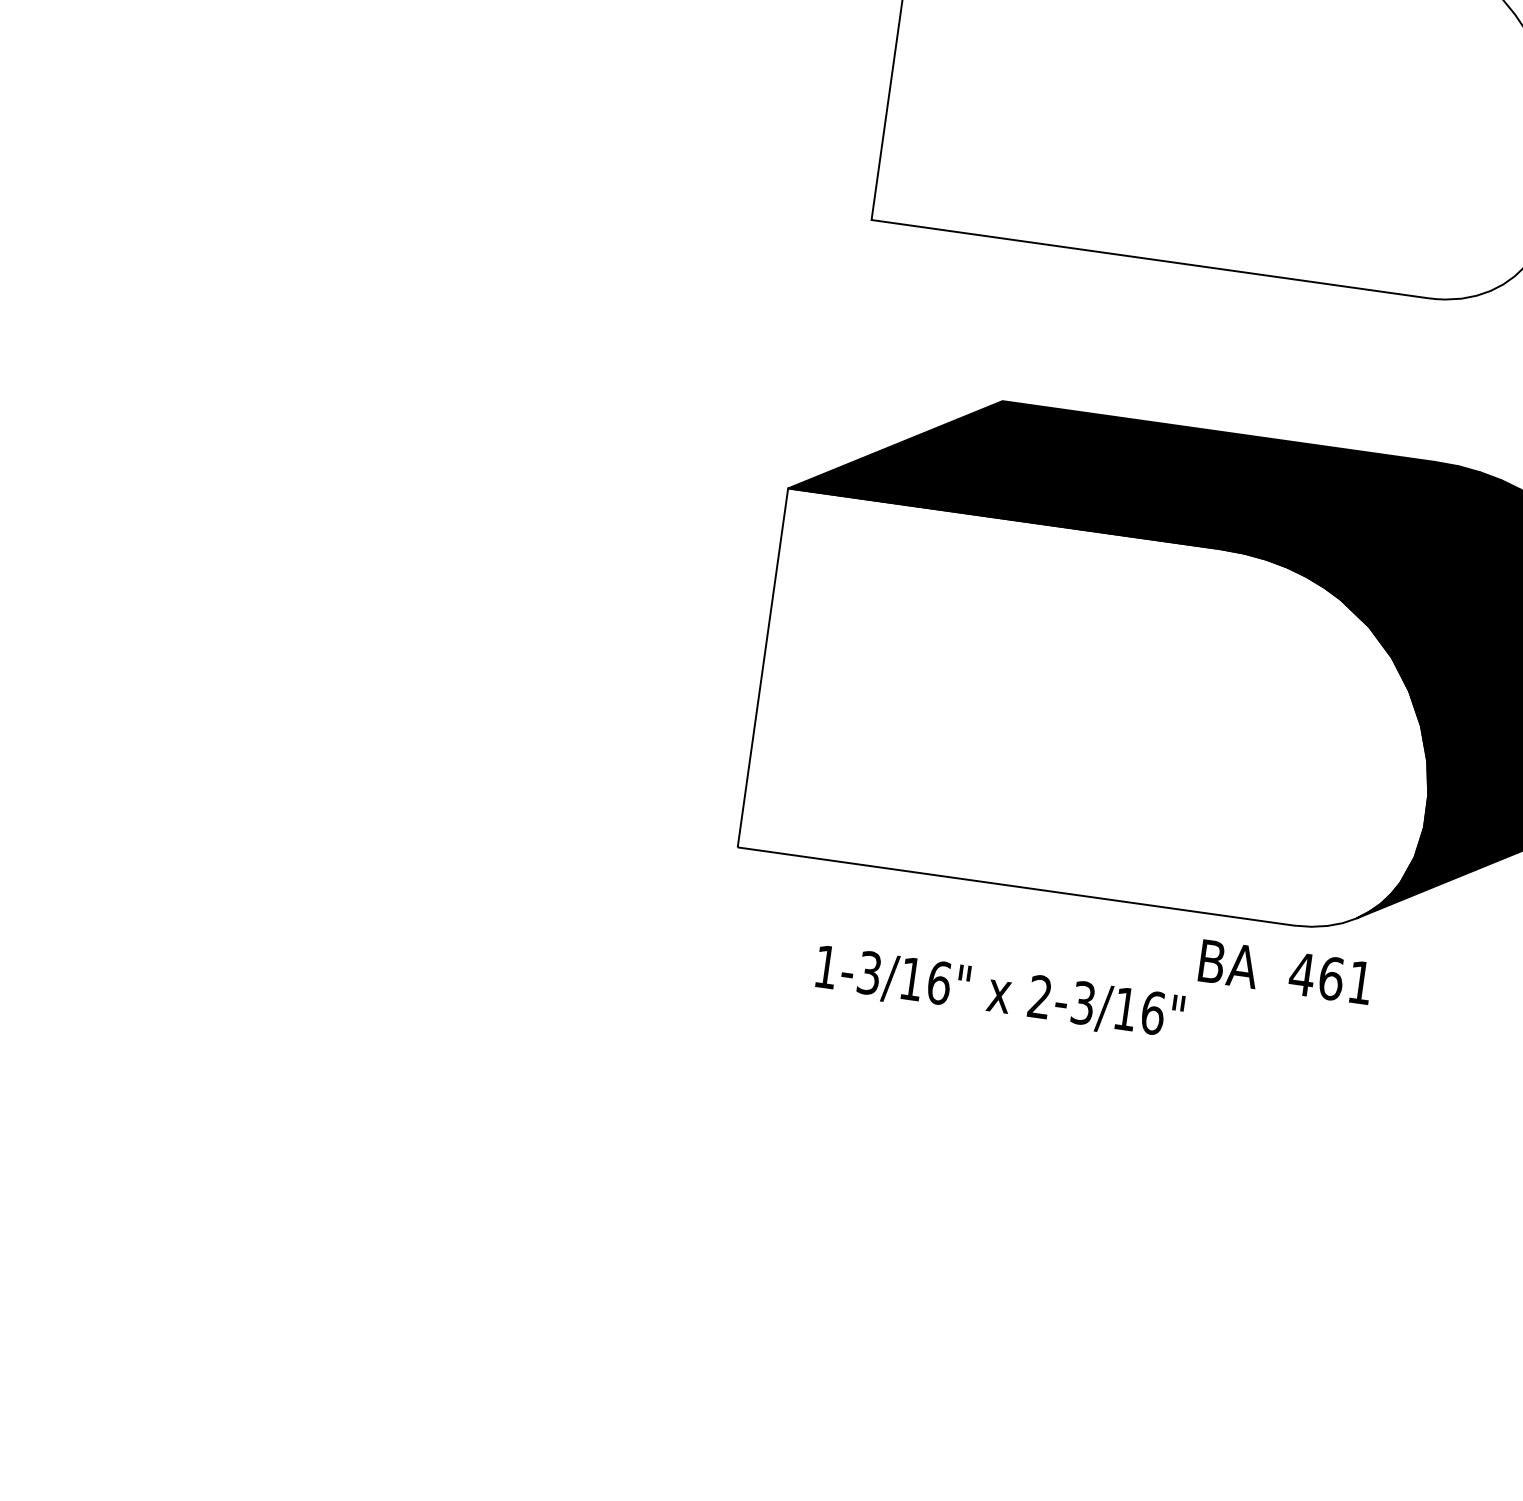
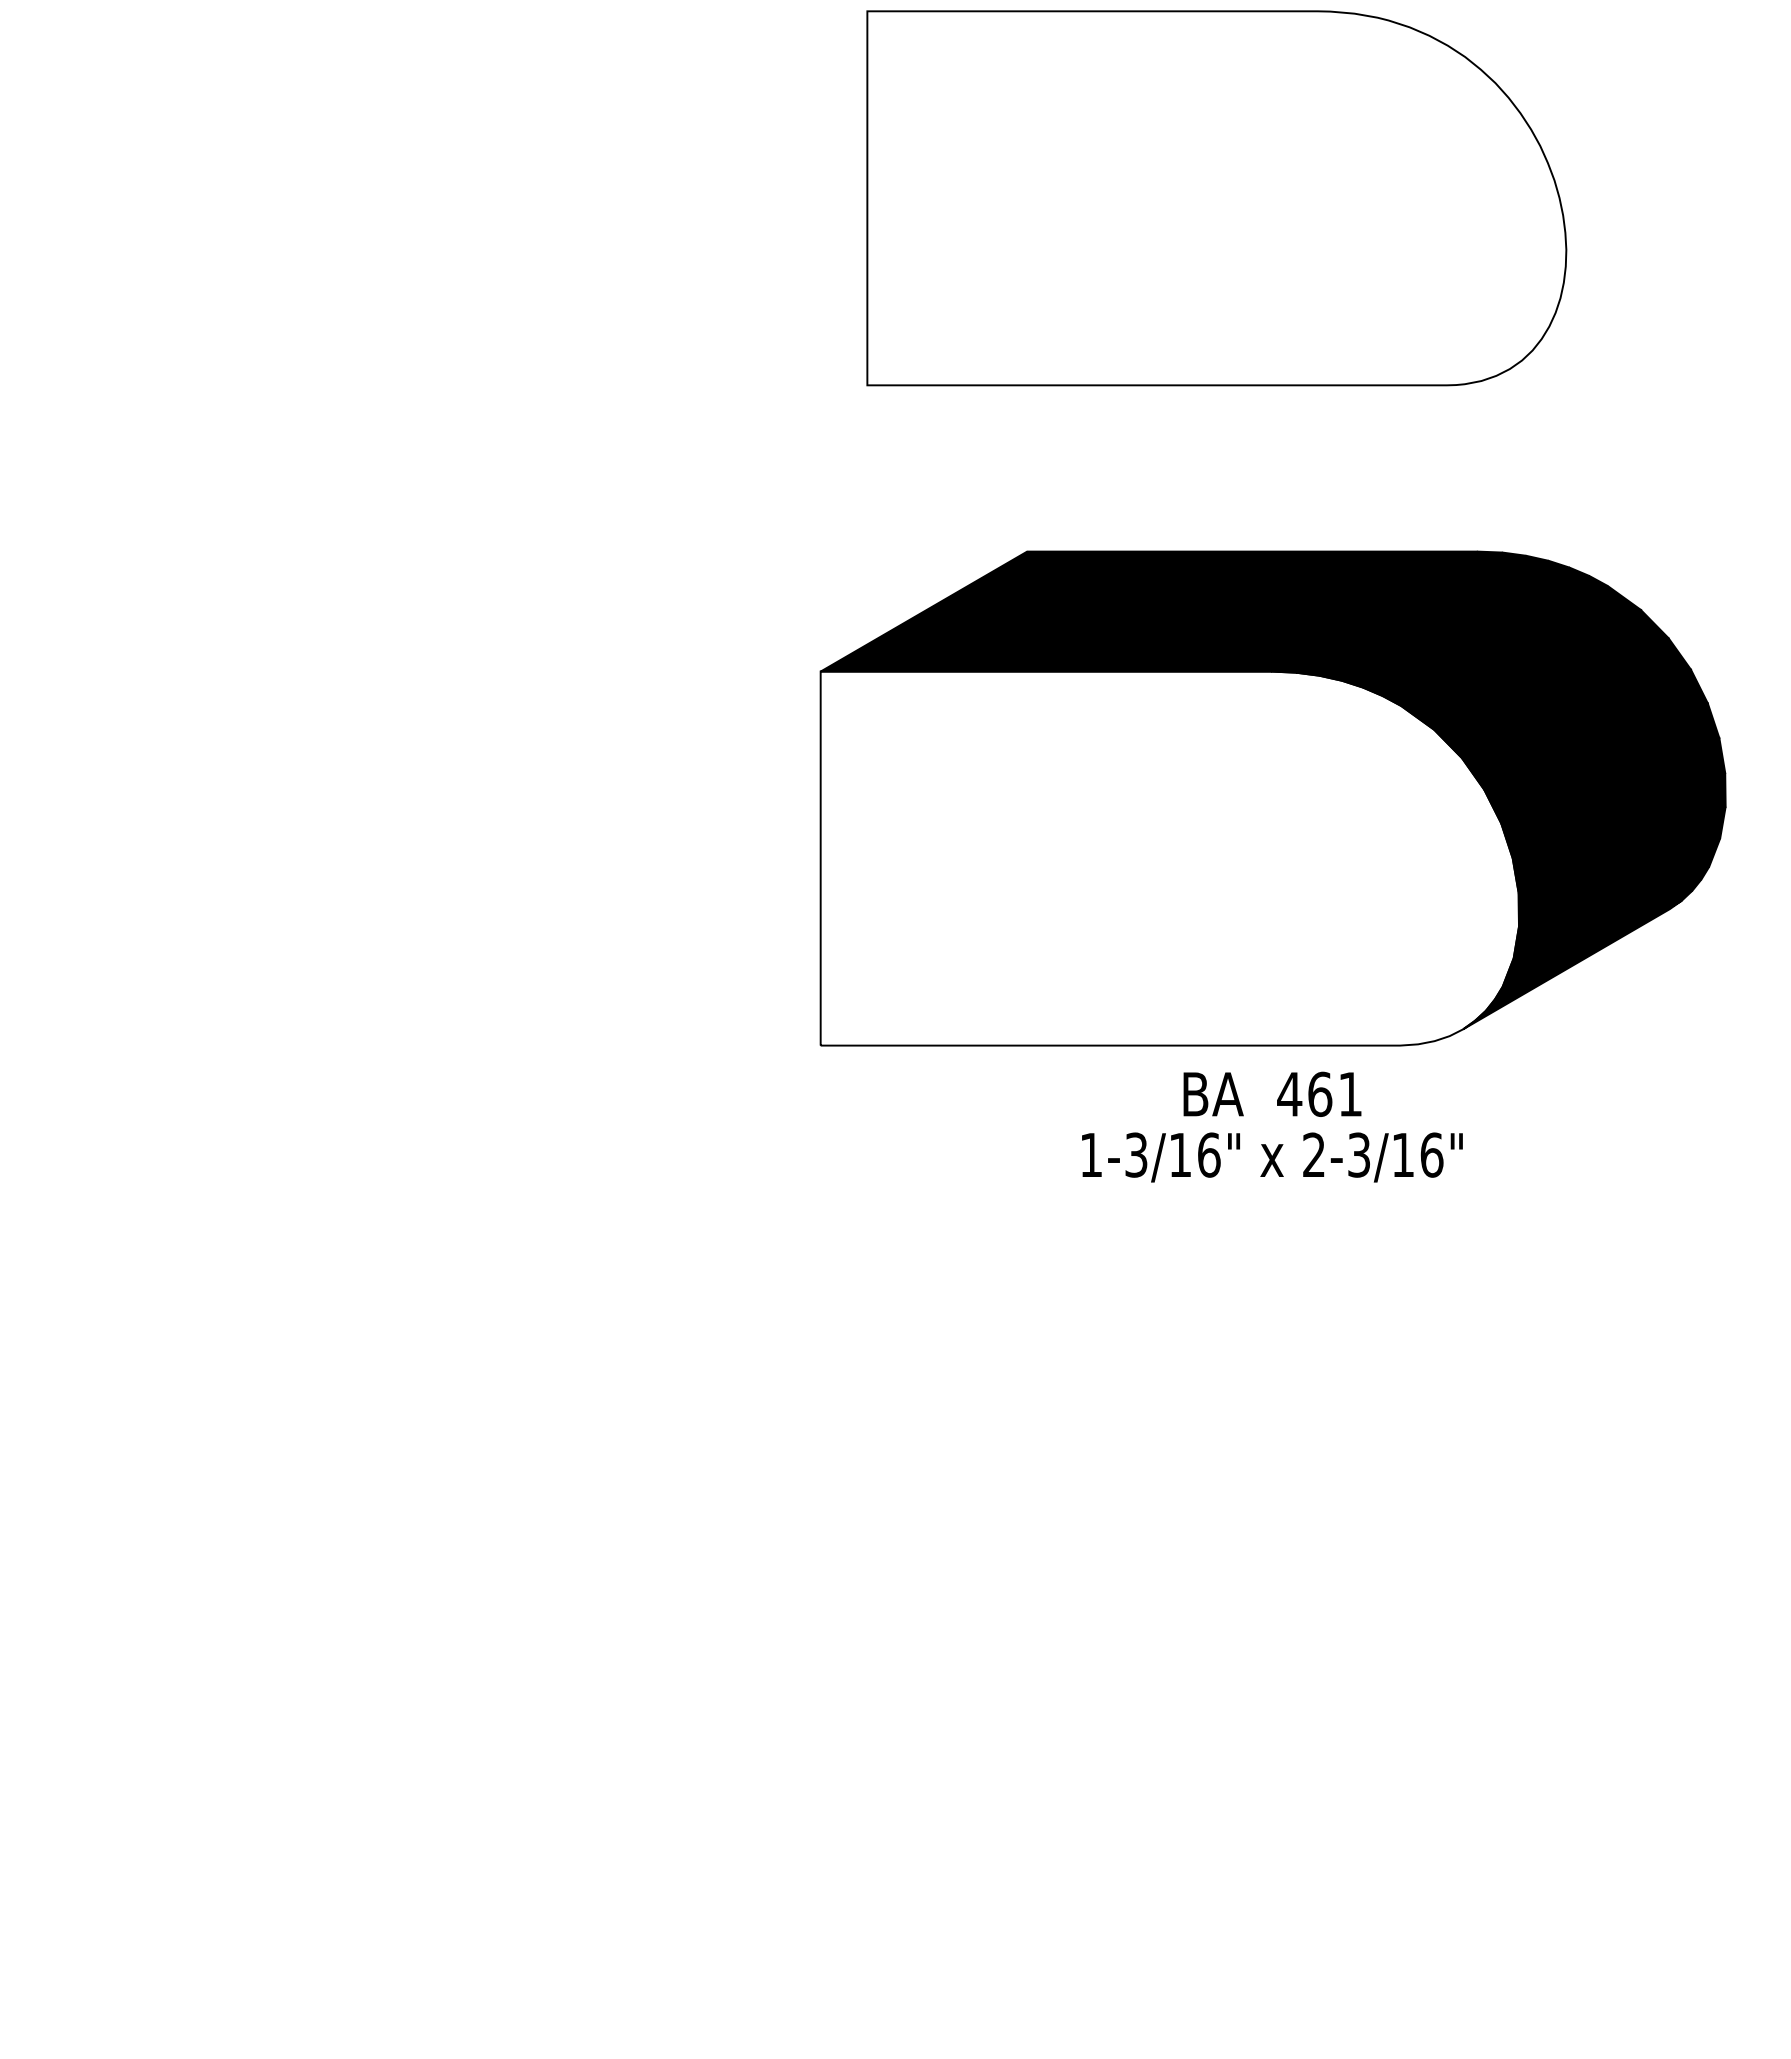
text: (1285, 971) -> (1272, 1093), moved
text: (999, 993) -> (1272, 1157), moved

